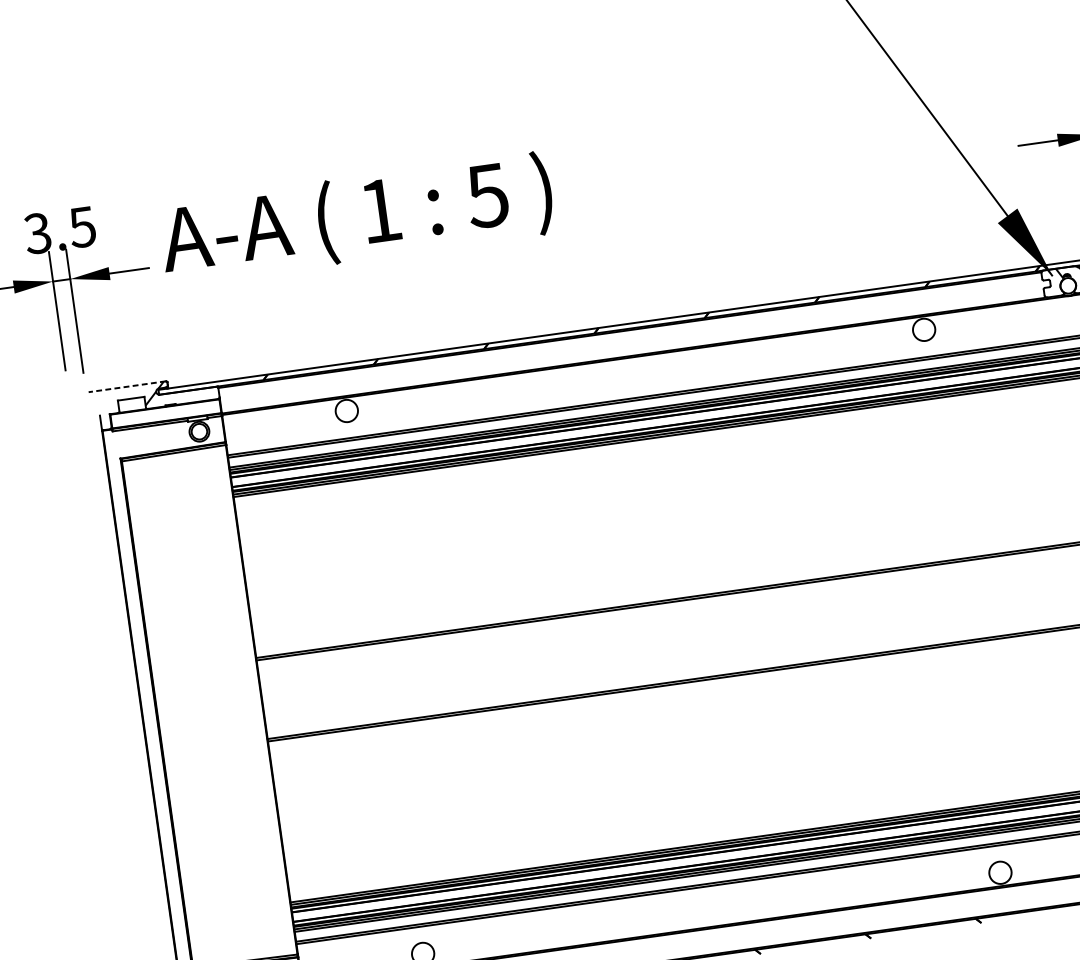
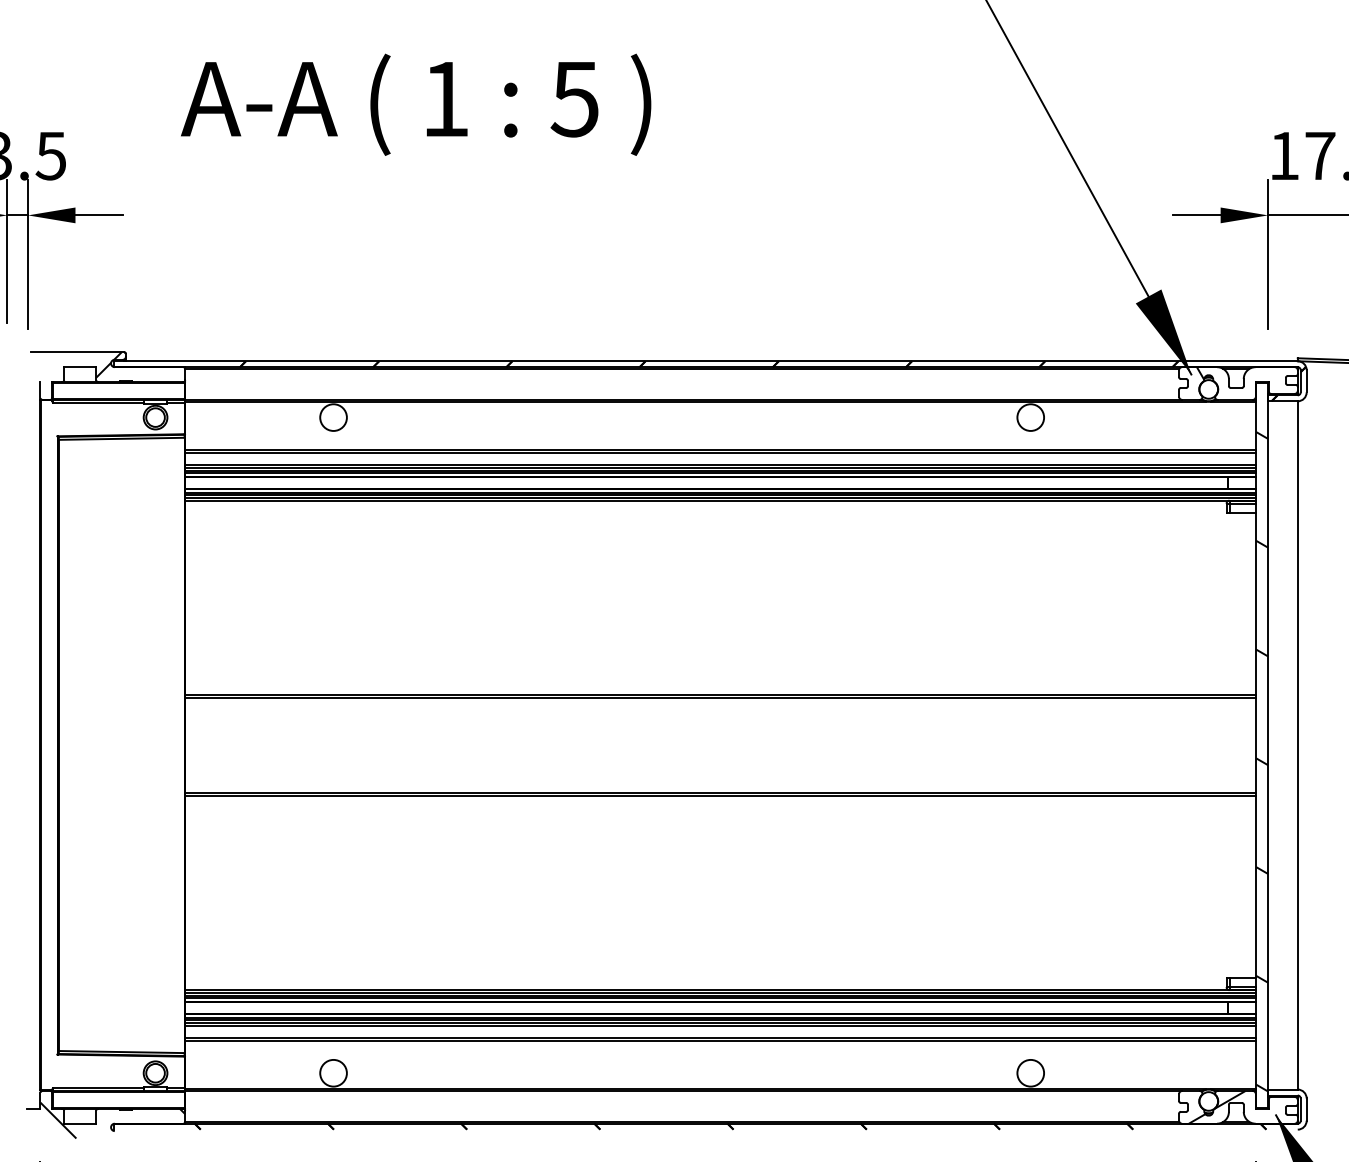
text: (356, 218) -> (416, 104), moved
line: (127, 386) -> (77, 352), dashed -> solid

